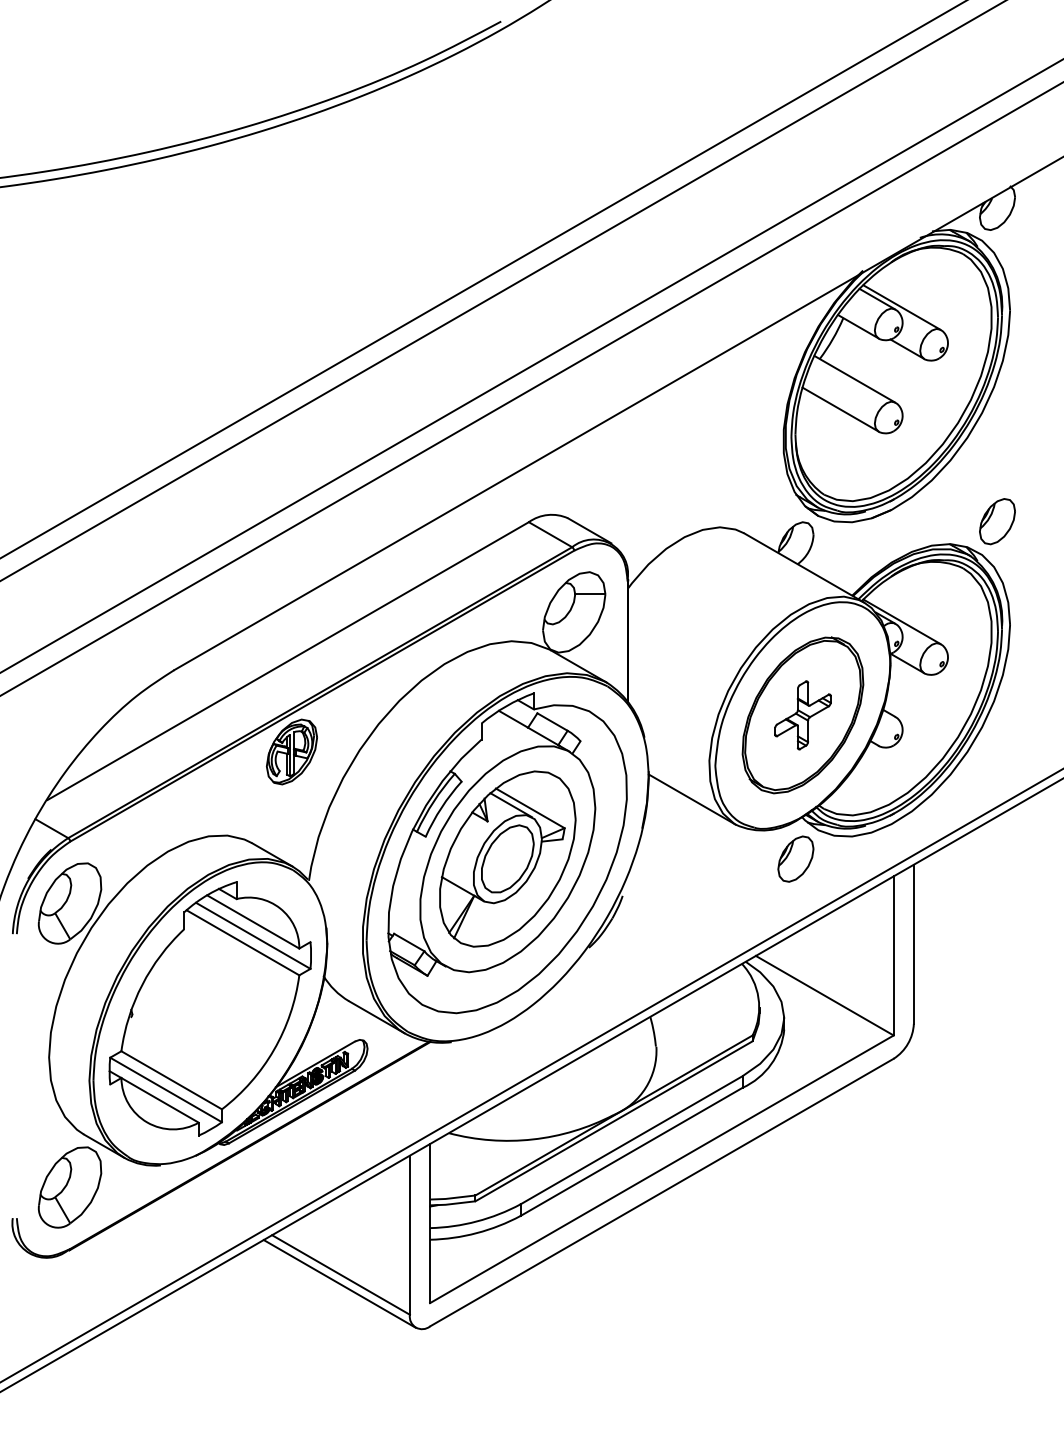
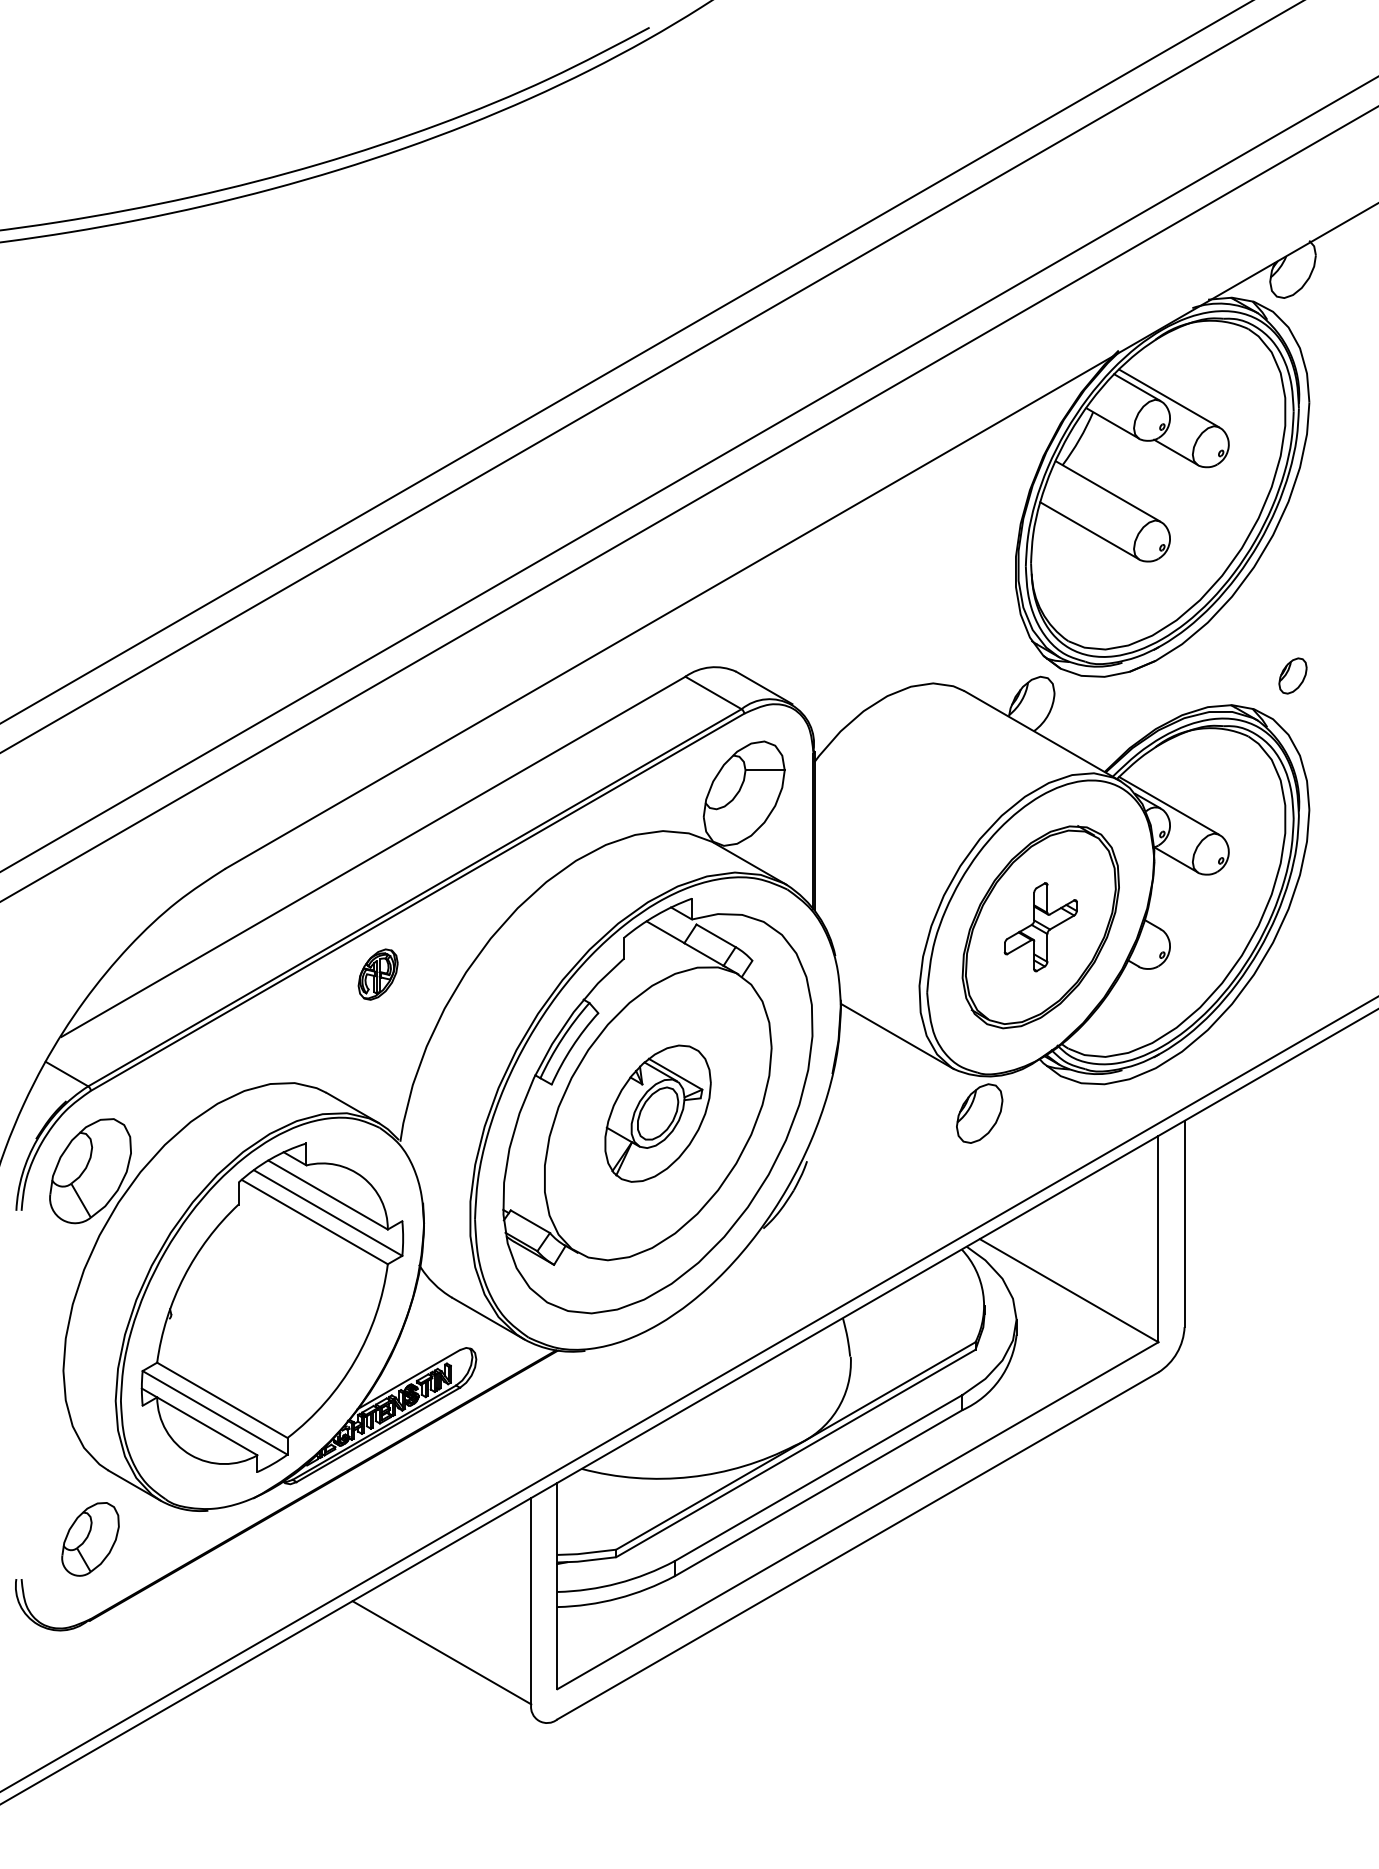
part: (997, 521) -> (1292, 675), size x0.6
part: (291, 751) -> (377, 974), size x0.6
part: (507, 859) -> (657, 1113), size x0.6
part: (795, 859) -> (979, 1113), moved
part: (69, 1187) -> (90, 1539), size x0.7
line: (339, 1284) -> (439, 1664), removed

